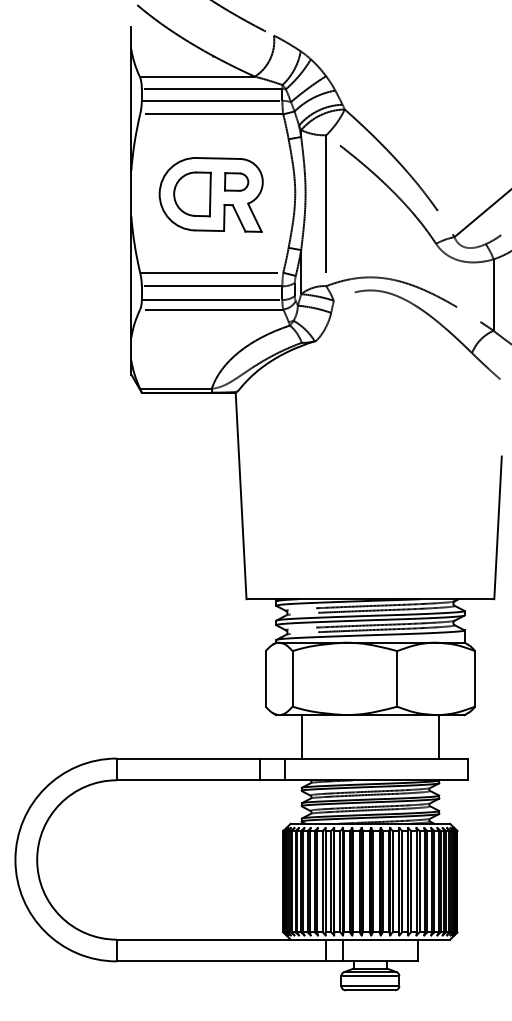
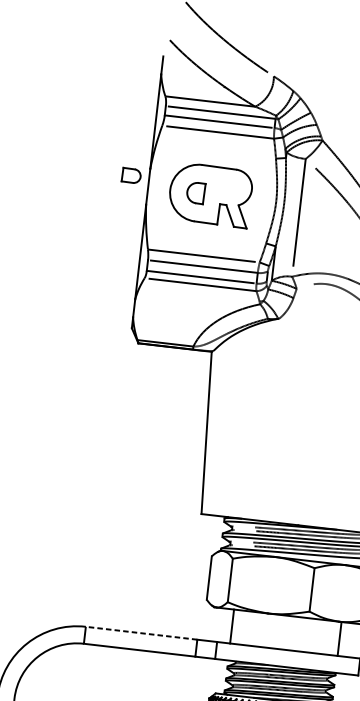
part: (236, 181) -> (131, 175), moved
part: (192, 194) -> (195, 193), size x0.6
line: (187, 758) -> (141, 633), solid -> dashed

